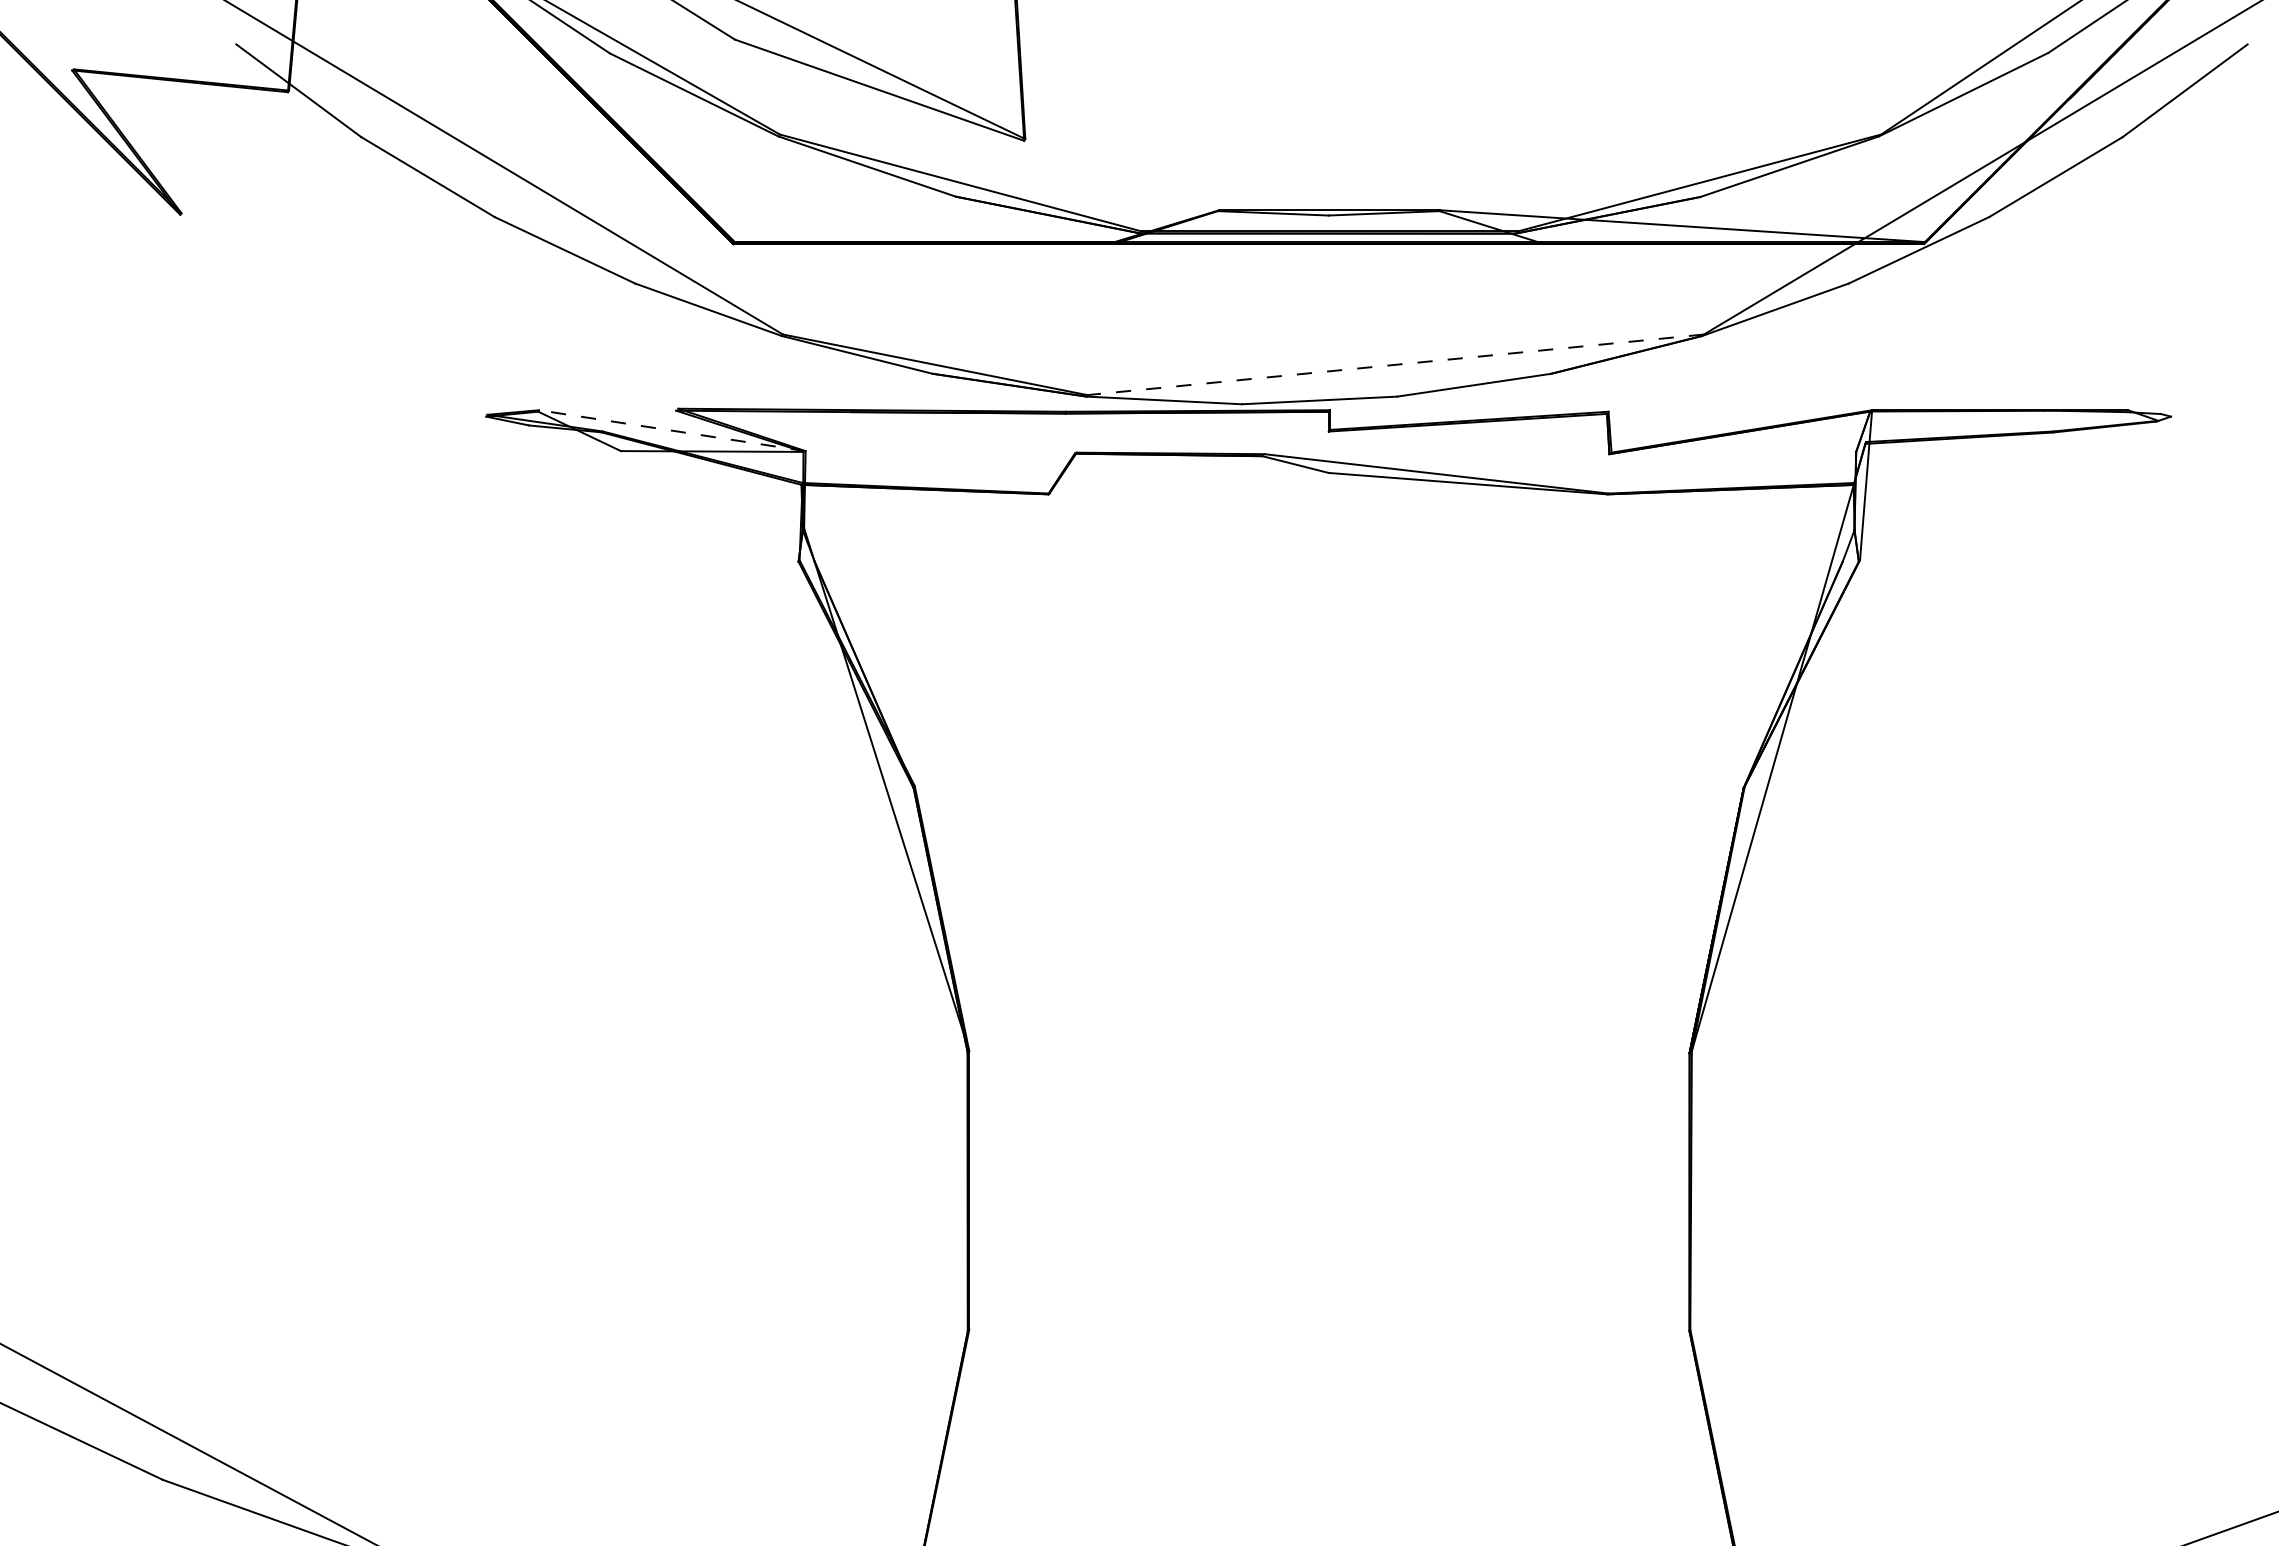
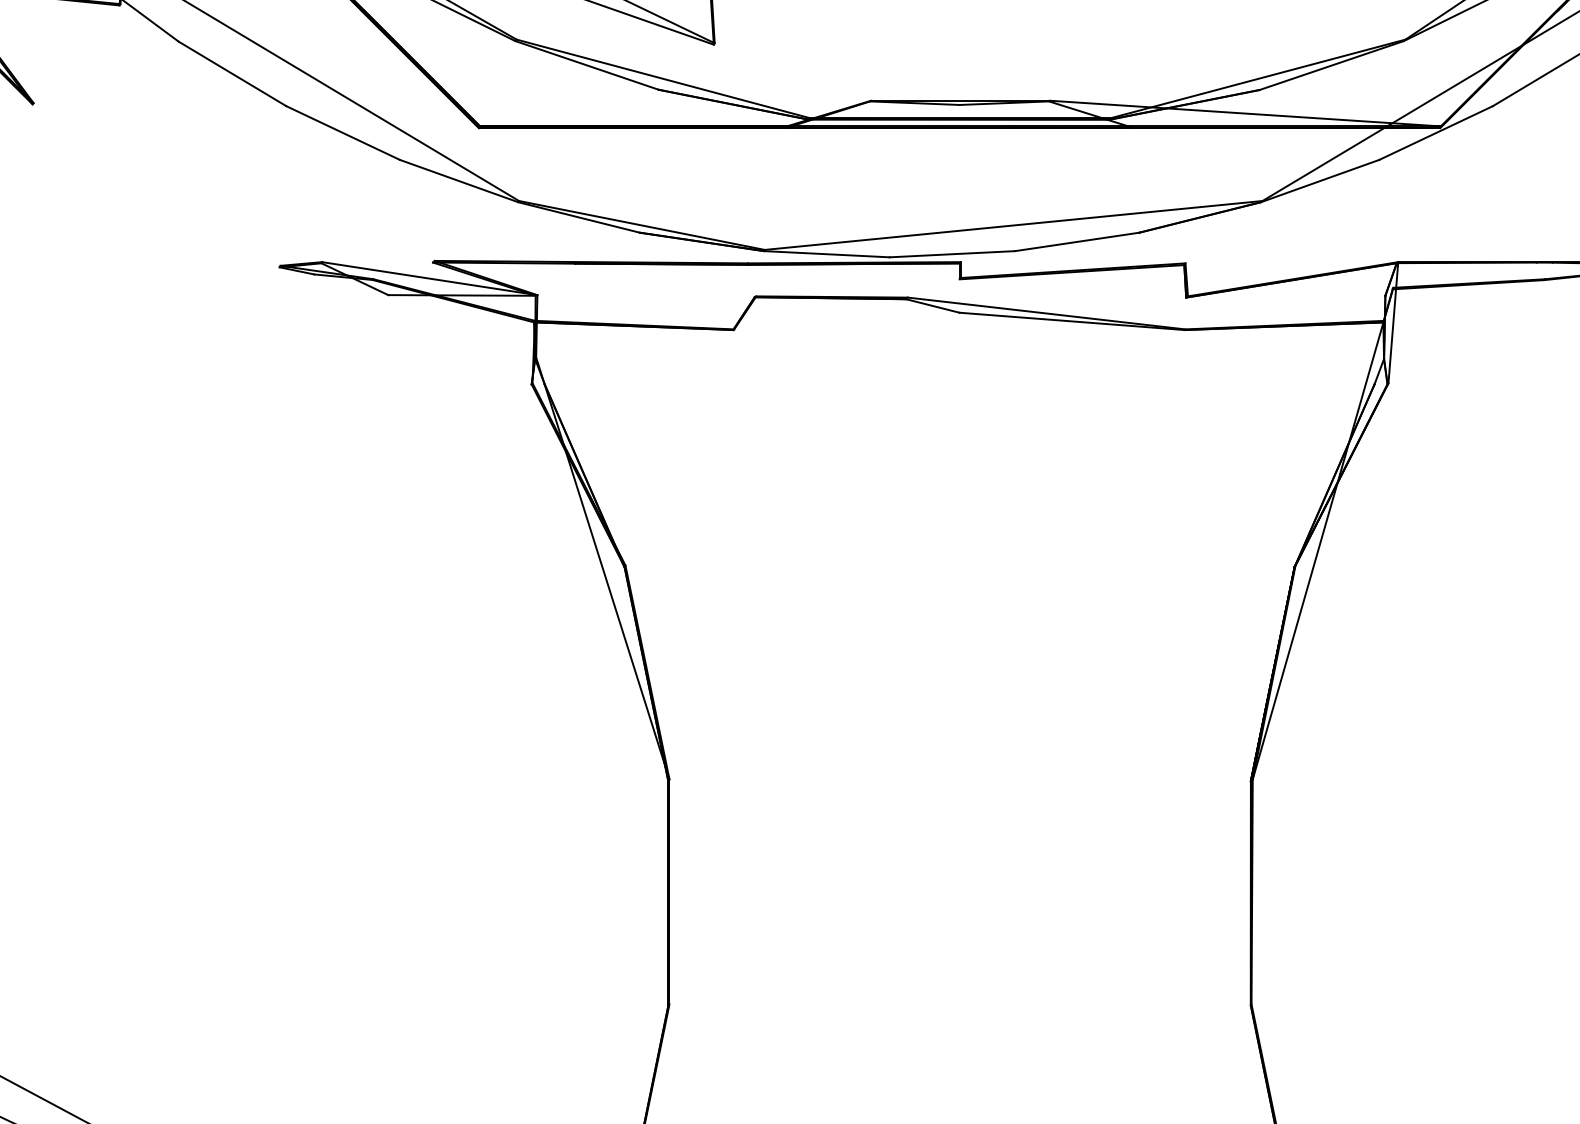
line: (1395, 364) -> (1013, 225), dashed -> solid
line: (672, 430) -> (429, 278), dashed -> solid

